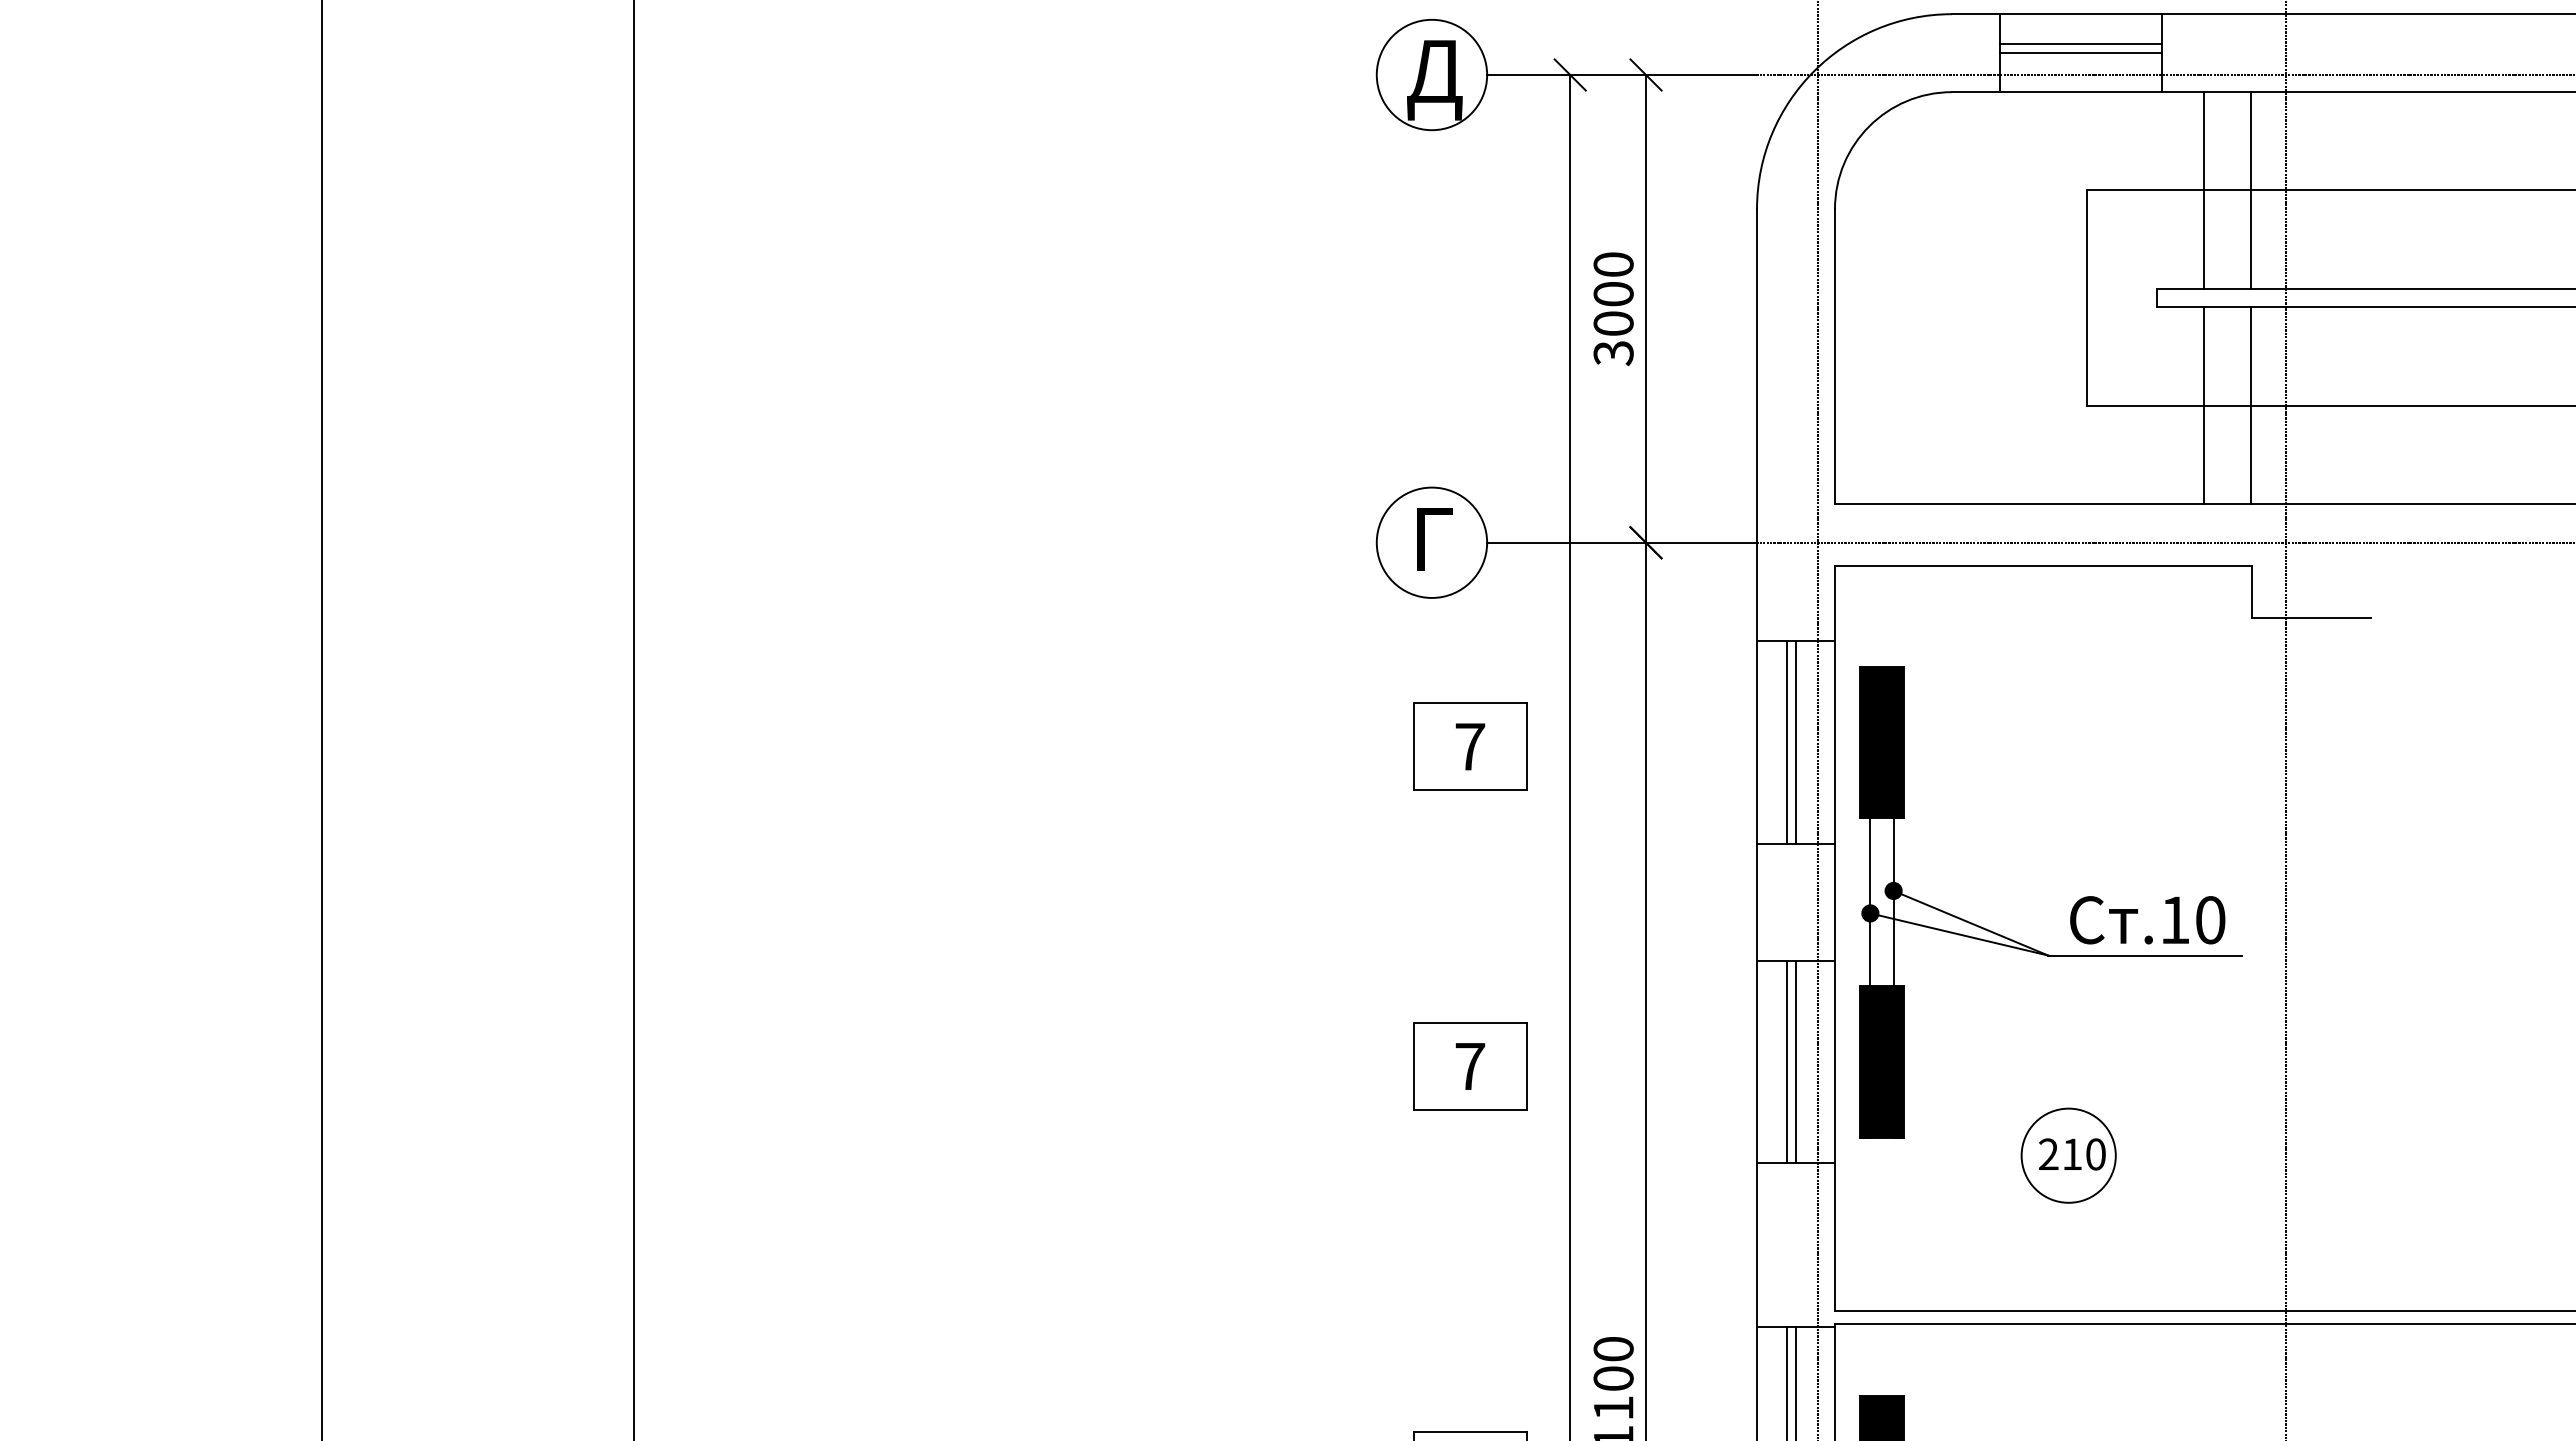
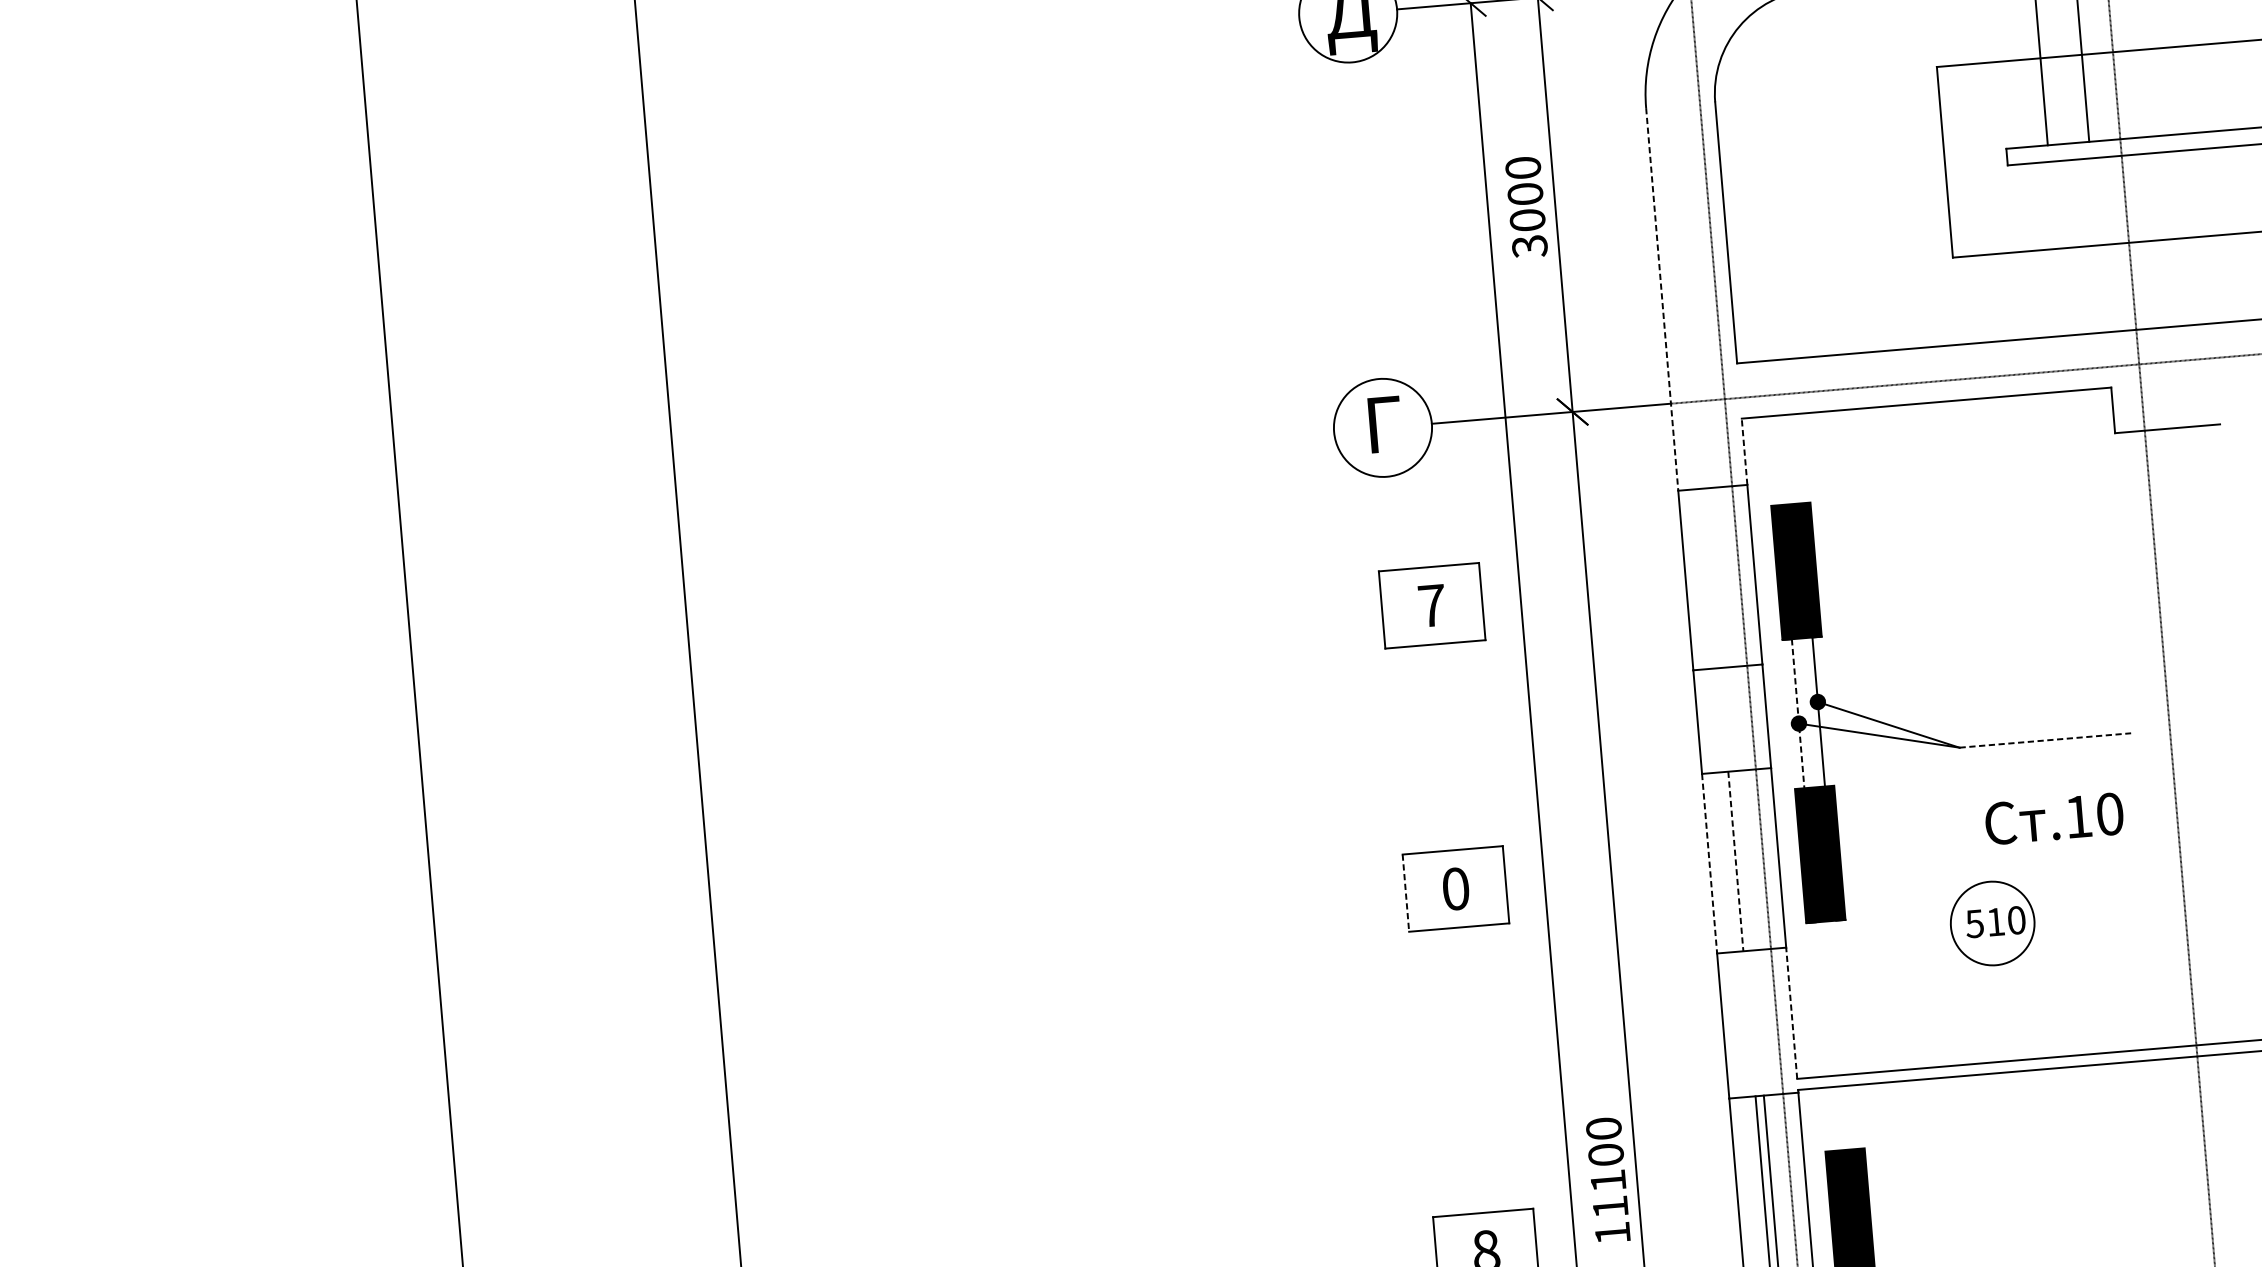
line: (2203, 405) -> (2056, 248), removed
line: (2250, 405) -> (2097, 245), removed
line: (1757, 425) -> (1662, 299), solid -> dashed
line: (1834, 603) -> (1744, 451), solid -> dashed
line: (1786, 742) -> (1711, 578), removed
line: (1796, 742) -> (1720, 577), removed
line: (1870, 902) -> (1798, 713), solid -> dashed
text: (2147, 920) -> (2054, 819), moved
line: (2144, 955) -> (2044, 740), solid -> dashed
line: (1796, 1061) -> (1744, 860), removed
line: (1757, 1062) -> (1710, 864), solid -> dashed
line: (1786, 1062) -> (1735, 861), solid -> dashed
line: (1413, 1066) -> (1405, 893), solid -> dashed
text: (1470, 1066) -> (1456, 888), 7 -> 0
text: (2048, 1154) -> (1974, 923), 210 -> 510
line: (1834, 1236) -> (1791, 1012), solid -> dashed

